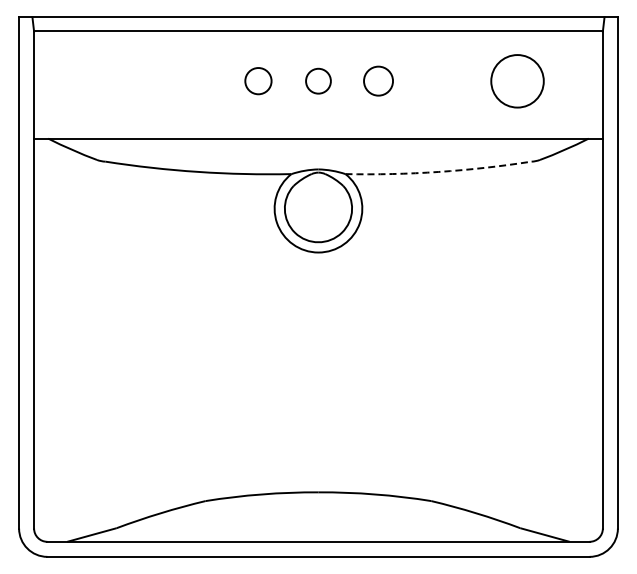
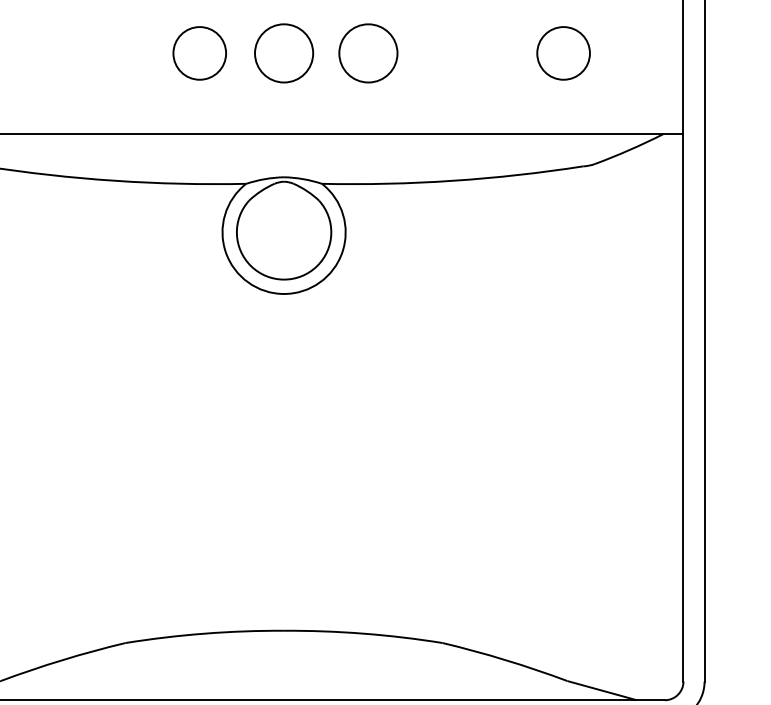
circle: (258, 80) -> (199, 52), size x1.43
circle: (318, 80) -> (284, 52), size x1.67
circle: (378, 80) -> (368, 52), size x1.43
circle: (517, 80) -> (563, 52), size x0.71
arc: (438, 171) -> (452, 180), dashed -> solid

